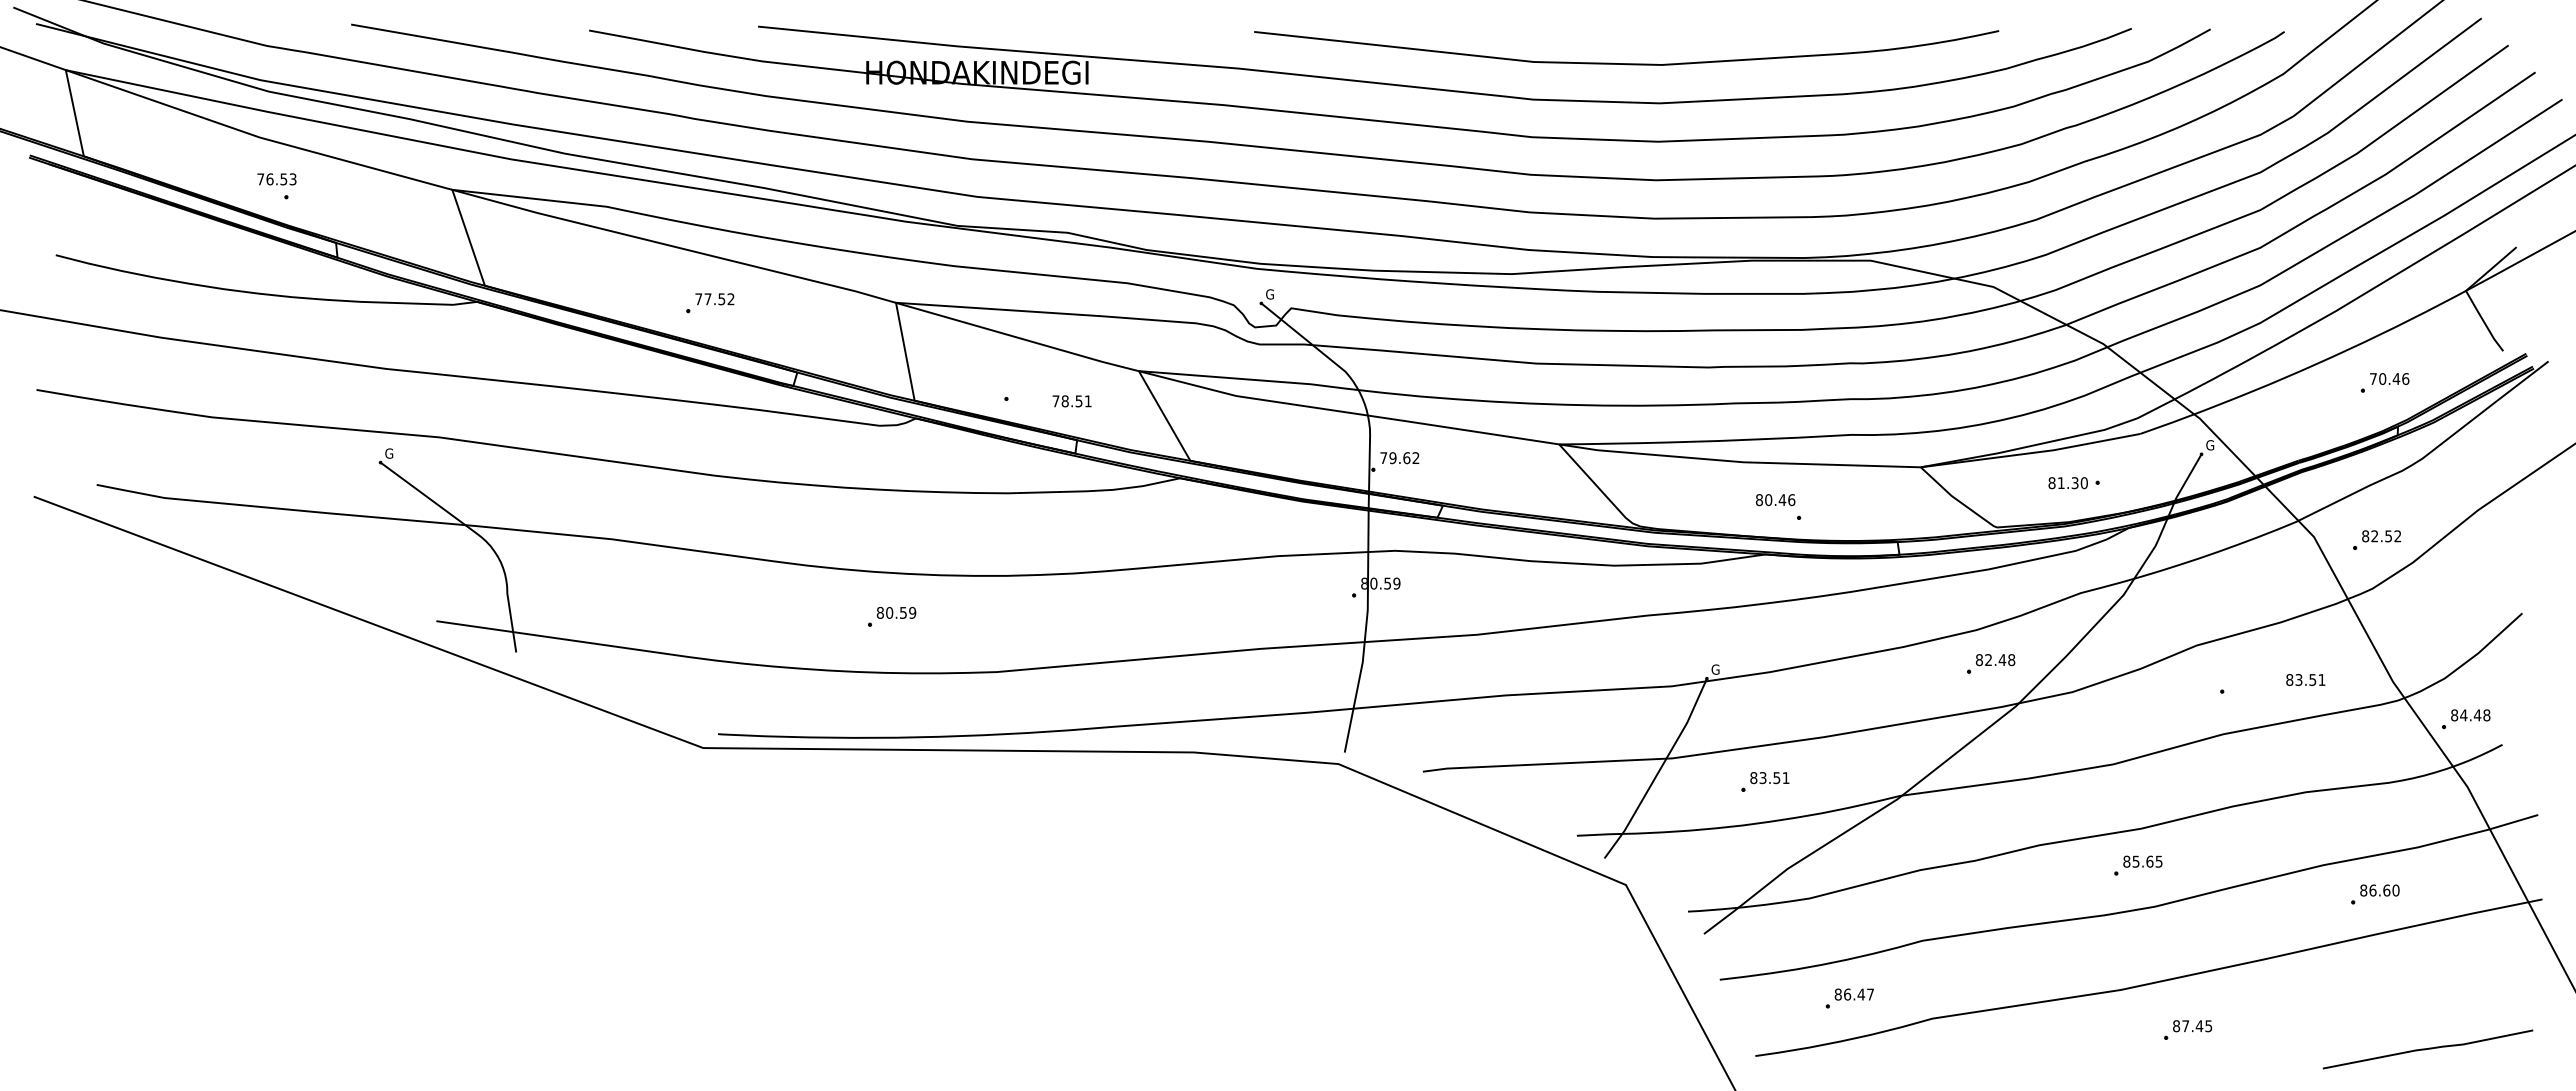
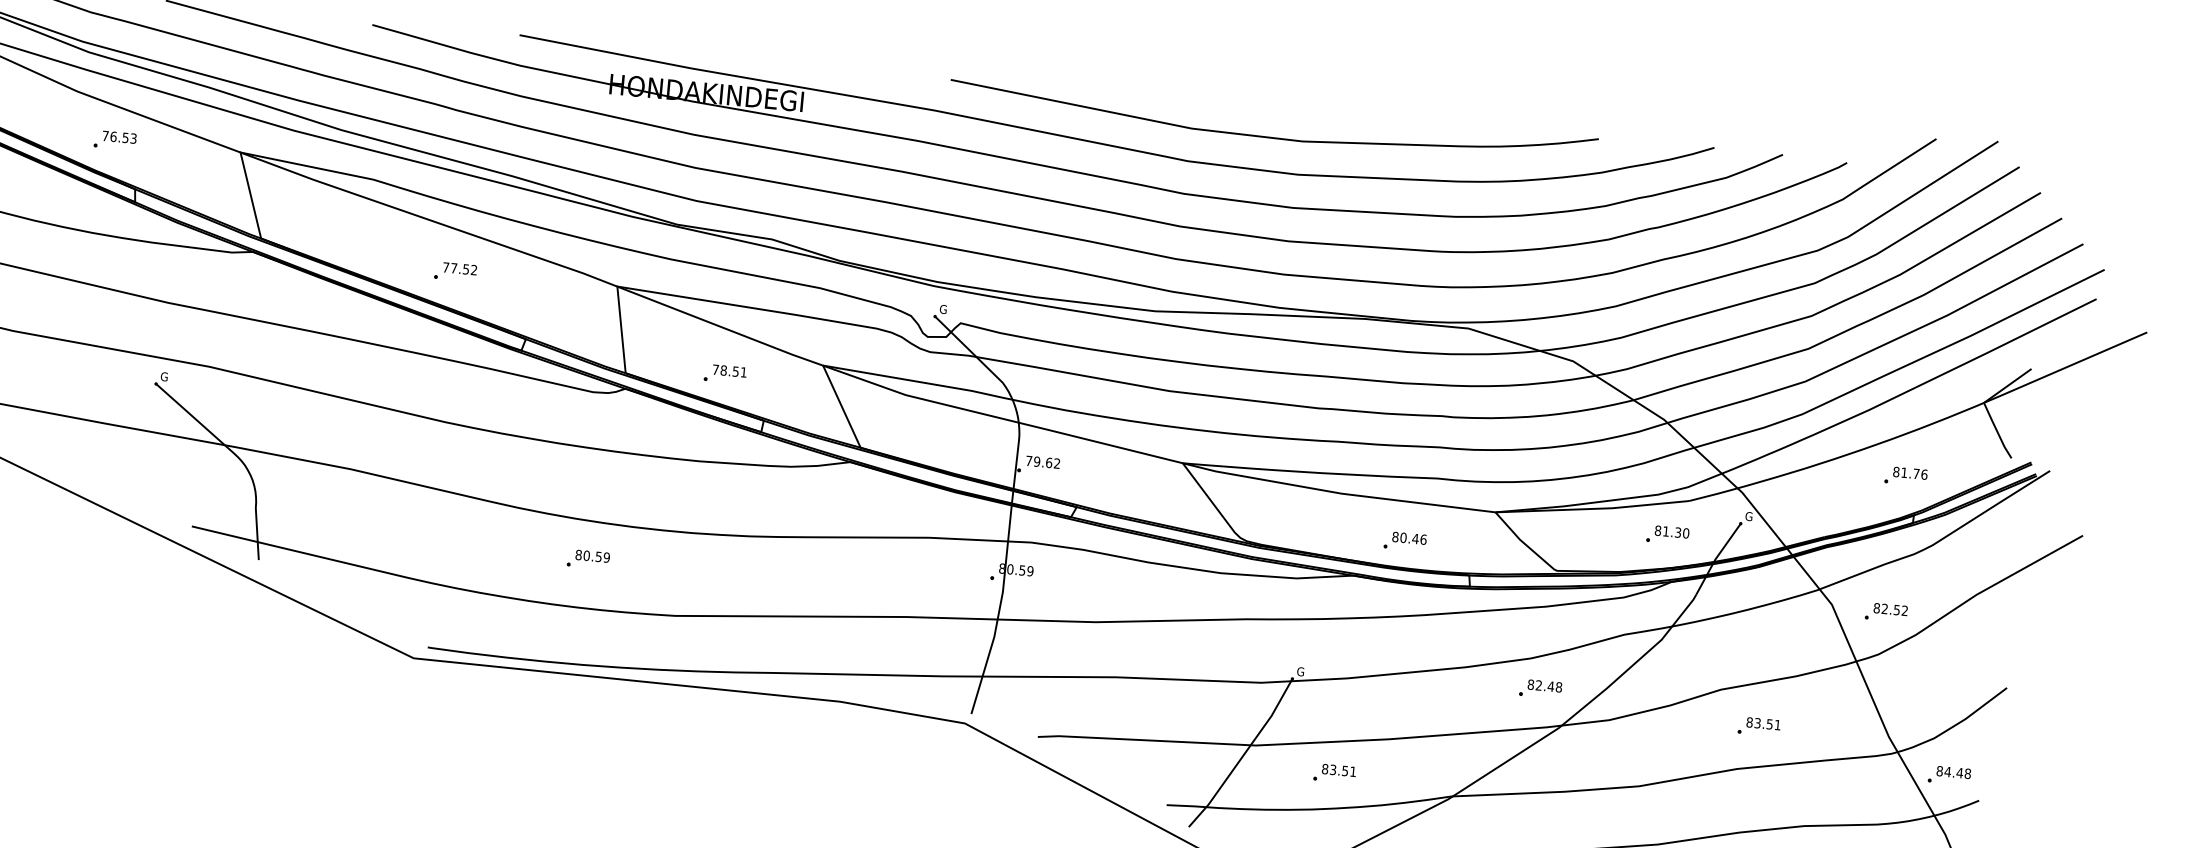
text: (276, 179) -> (119, 137), moved
text: (2385, 379) -> (1906, 473), 70.46 -> 81.76
text: (1071, 401) -> (729, 371), moved
text: (2067, 483) -> (1671, 532), moved
text: (1775, 500) -> (1409, 538), moved
text: (2305, 679) -> (1763, 723), moved

